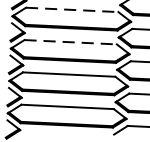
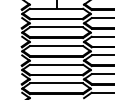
line: (72, 10) -> (56, 27), dashed -> solid
line: (70, 42) -> (56, 46), dashed -> solid

